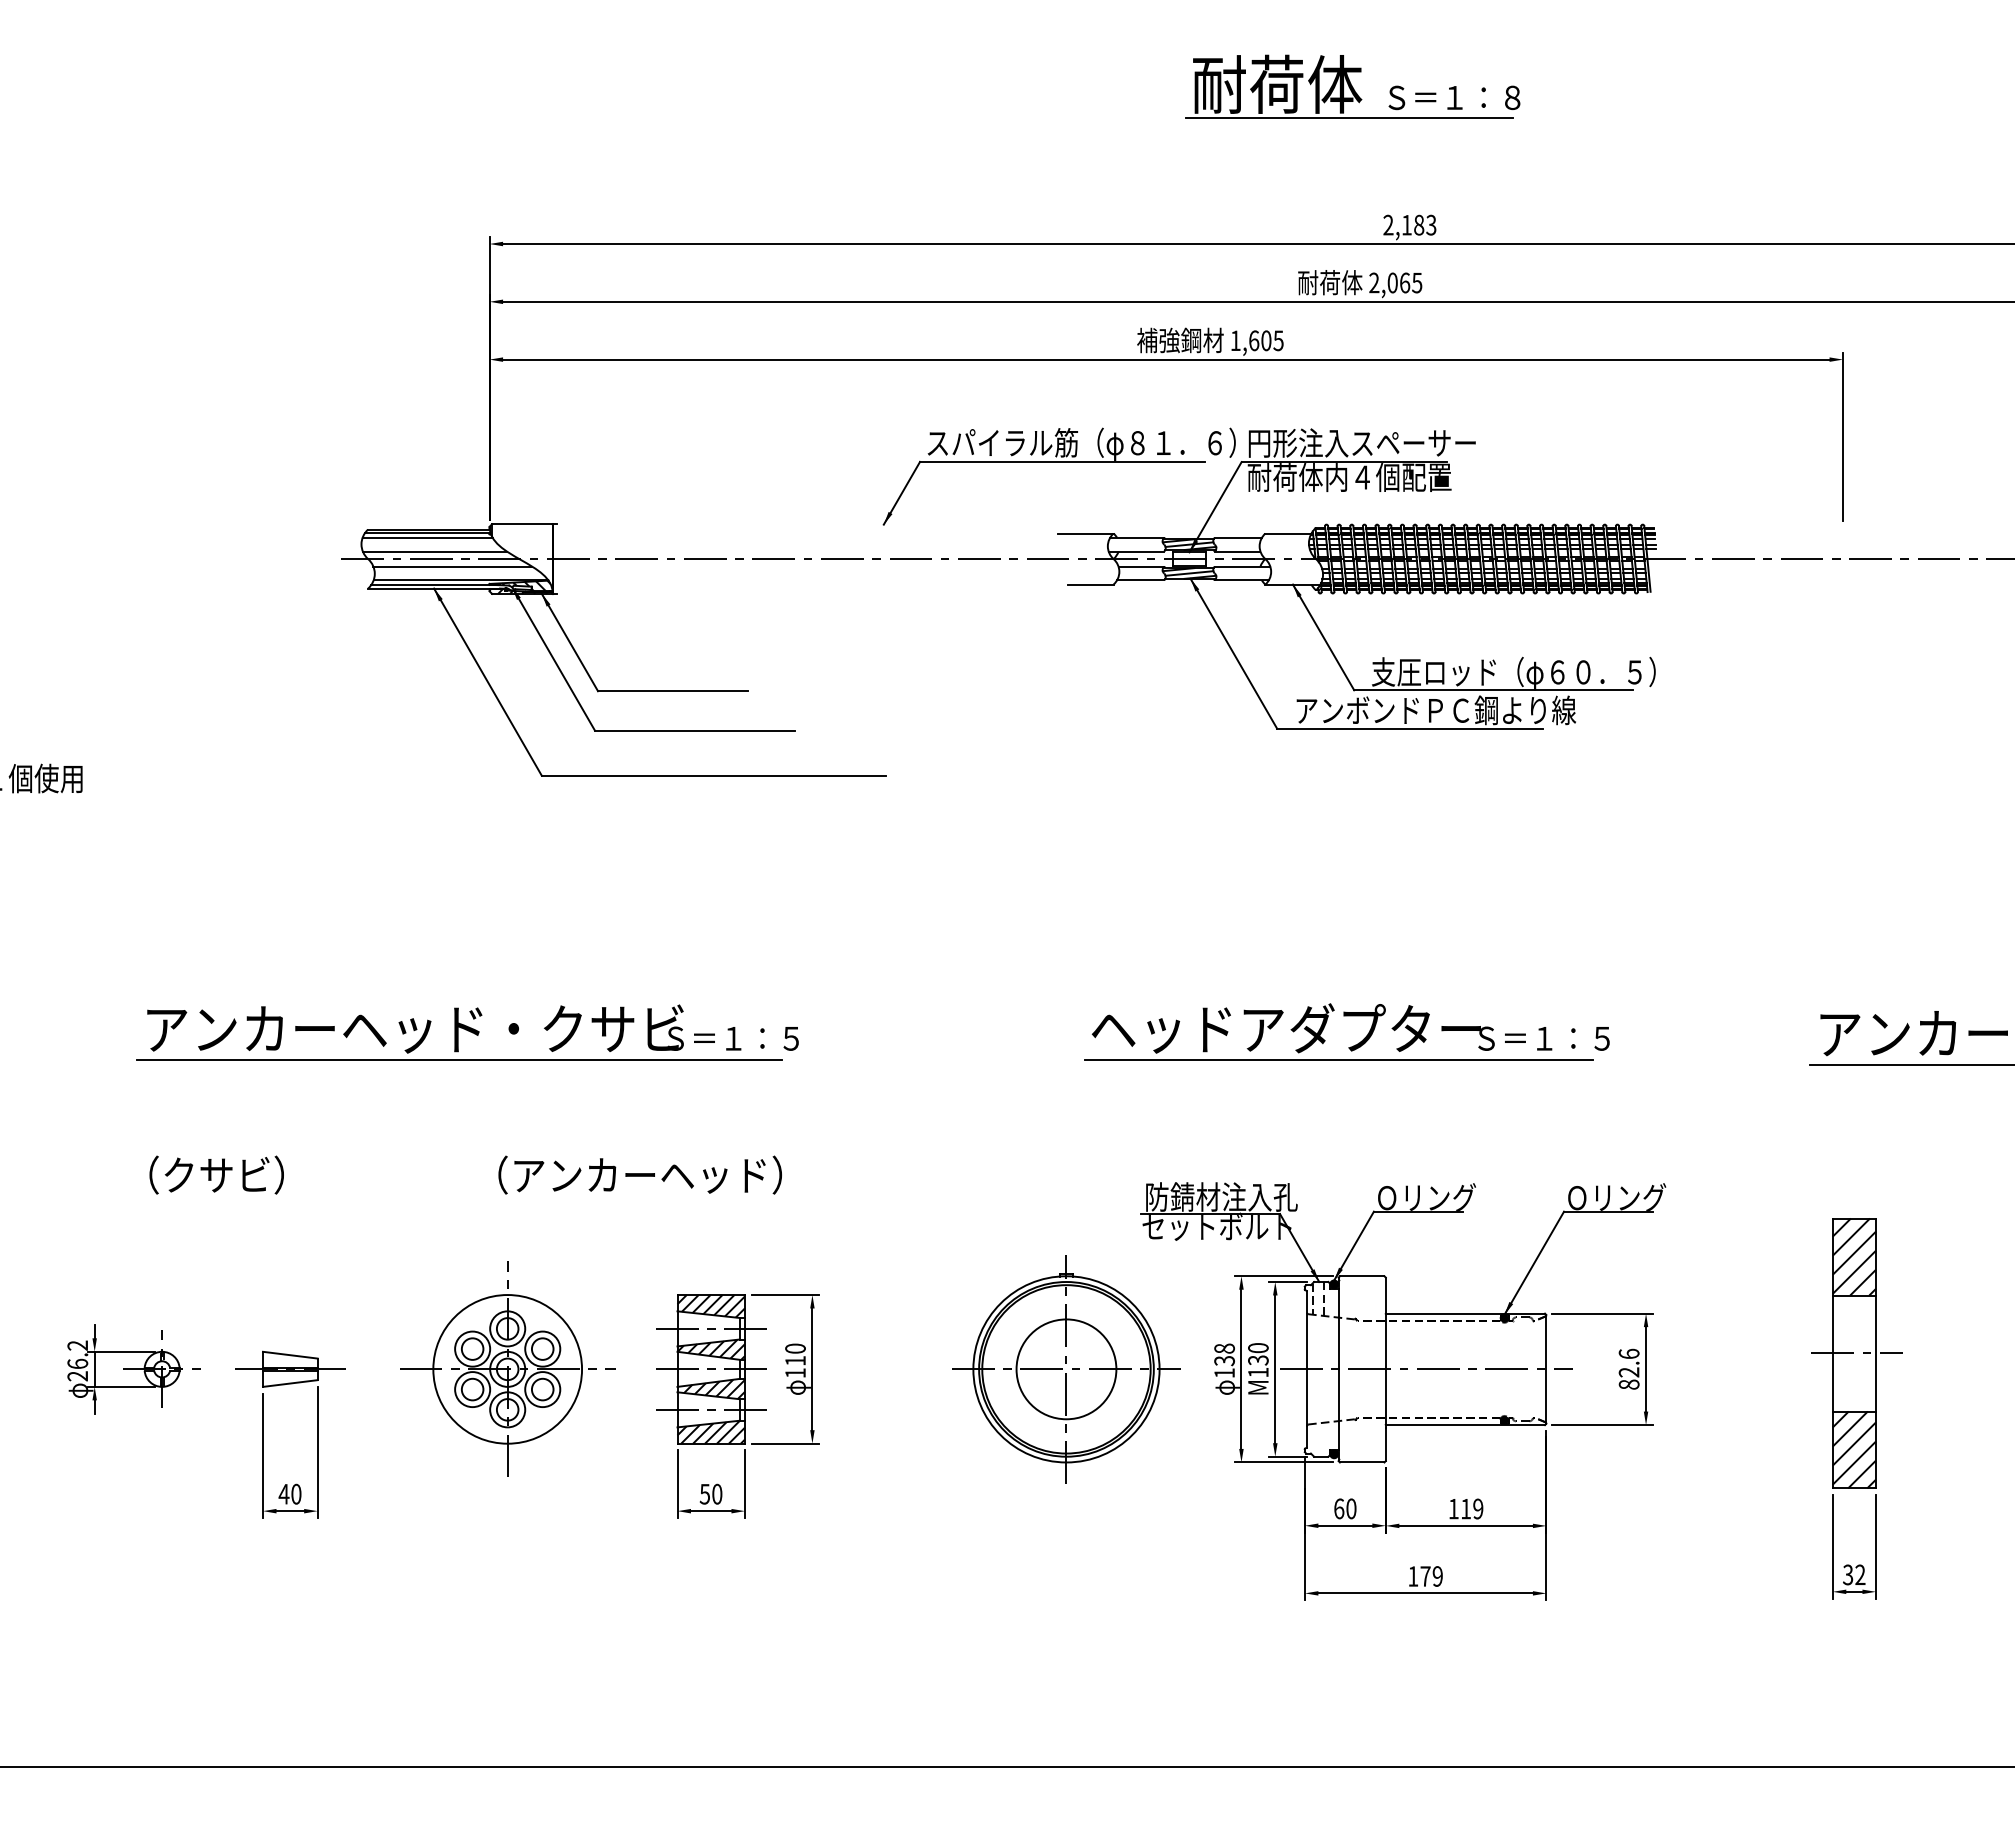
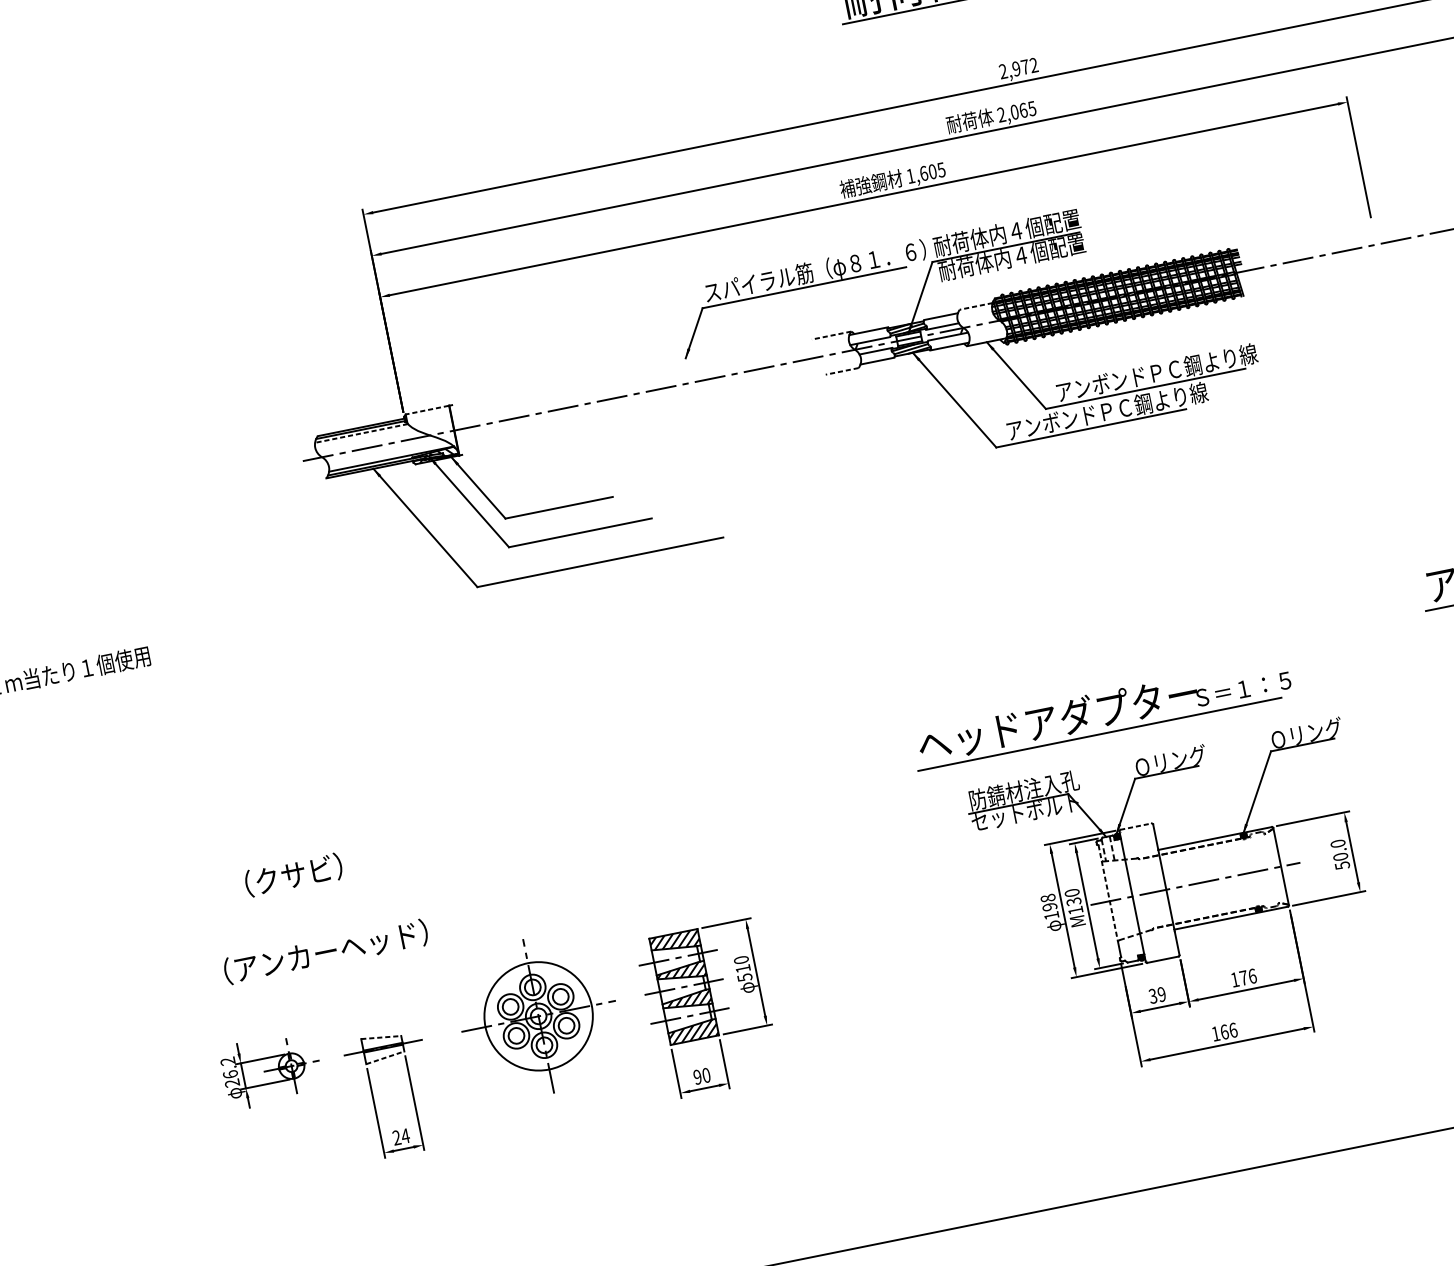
text: (1418, 224) -> (1024, 66), 2,183 -> 2,972
text: (1361, 442) -> (1015, 230), 円形注入スペーサー -> 耐荷体内４個配置
line: (521, 524) -> (426, 410), solid -> dashed
line: (1086, 533) -> (831, 335), solid -> dashed
line: (1287, 533) -> (975, 306), solid -> dashed
line: (427, 537) -> (361, 433), solid -> dashed
line: (434, 551) -> (368, 442), removed
line: (452, 566) -> (383, 450), removed
line: (1090, 584) -> (842, 371), solid -> dashed
text: (1513, 672) -> (1157, 373), 支圧ロッド（φ６０．５） -> アンボンドＰＣ鋼より線
part: (1346, 1016) -> (1099, 701), moved
part: (467, 1032) -> (461, 781), removed
text: (216, 1174) -> (293, 874), moved
text: (639, 1174) -> (325, 951), moved
line: (1362, 1276) -> (1136, 826), solid -> dashed
line: (290, 1355) -> (381, 1037), solid -> dashed
line: (1306, 1358) -> (1108, 893), solid -> dashed
text: (1224, 1361) -> (1049, 907), 138 -> 198
text: (1628, 1368) -> (1339, 854), 82.6 -> 50.0
part: (1066, 1369) -> (938, 935), removed
text: (795, 1373) -> (744, 977), 110 -> 510
line: (290, 1383) -> (385, 1057), solid -> dashed
text: (289, 1493) -> (400, 1136), 40 -> 24
text: (704, 1493) -> (697, 1076), 50 -> 90
text: (1345, 1508) -> (1157, 995), 60 -> 39
text: (1472, 1508) -> (1248, 976), 119 -> 176
text: (1431, 1576) -> (1228, 1031), 179 -> 166

